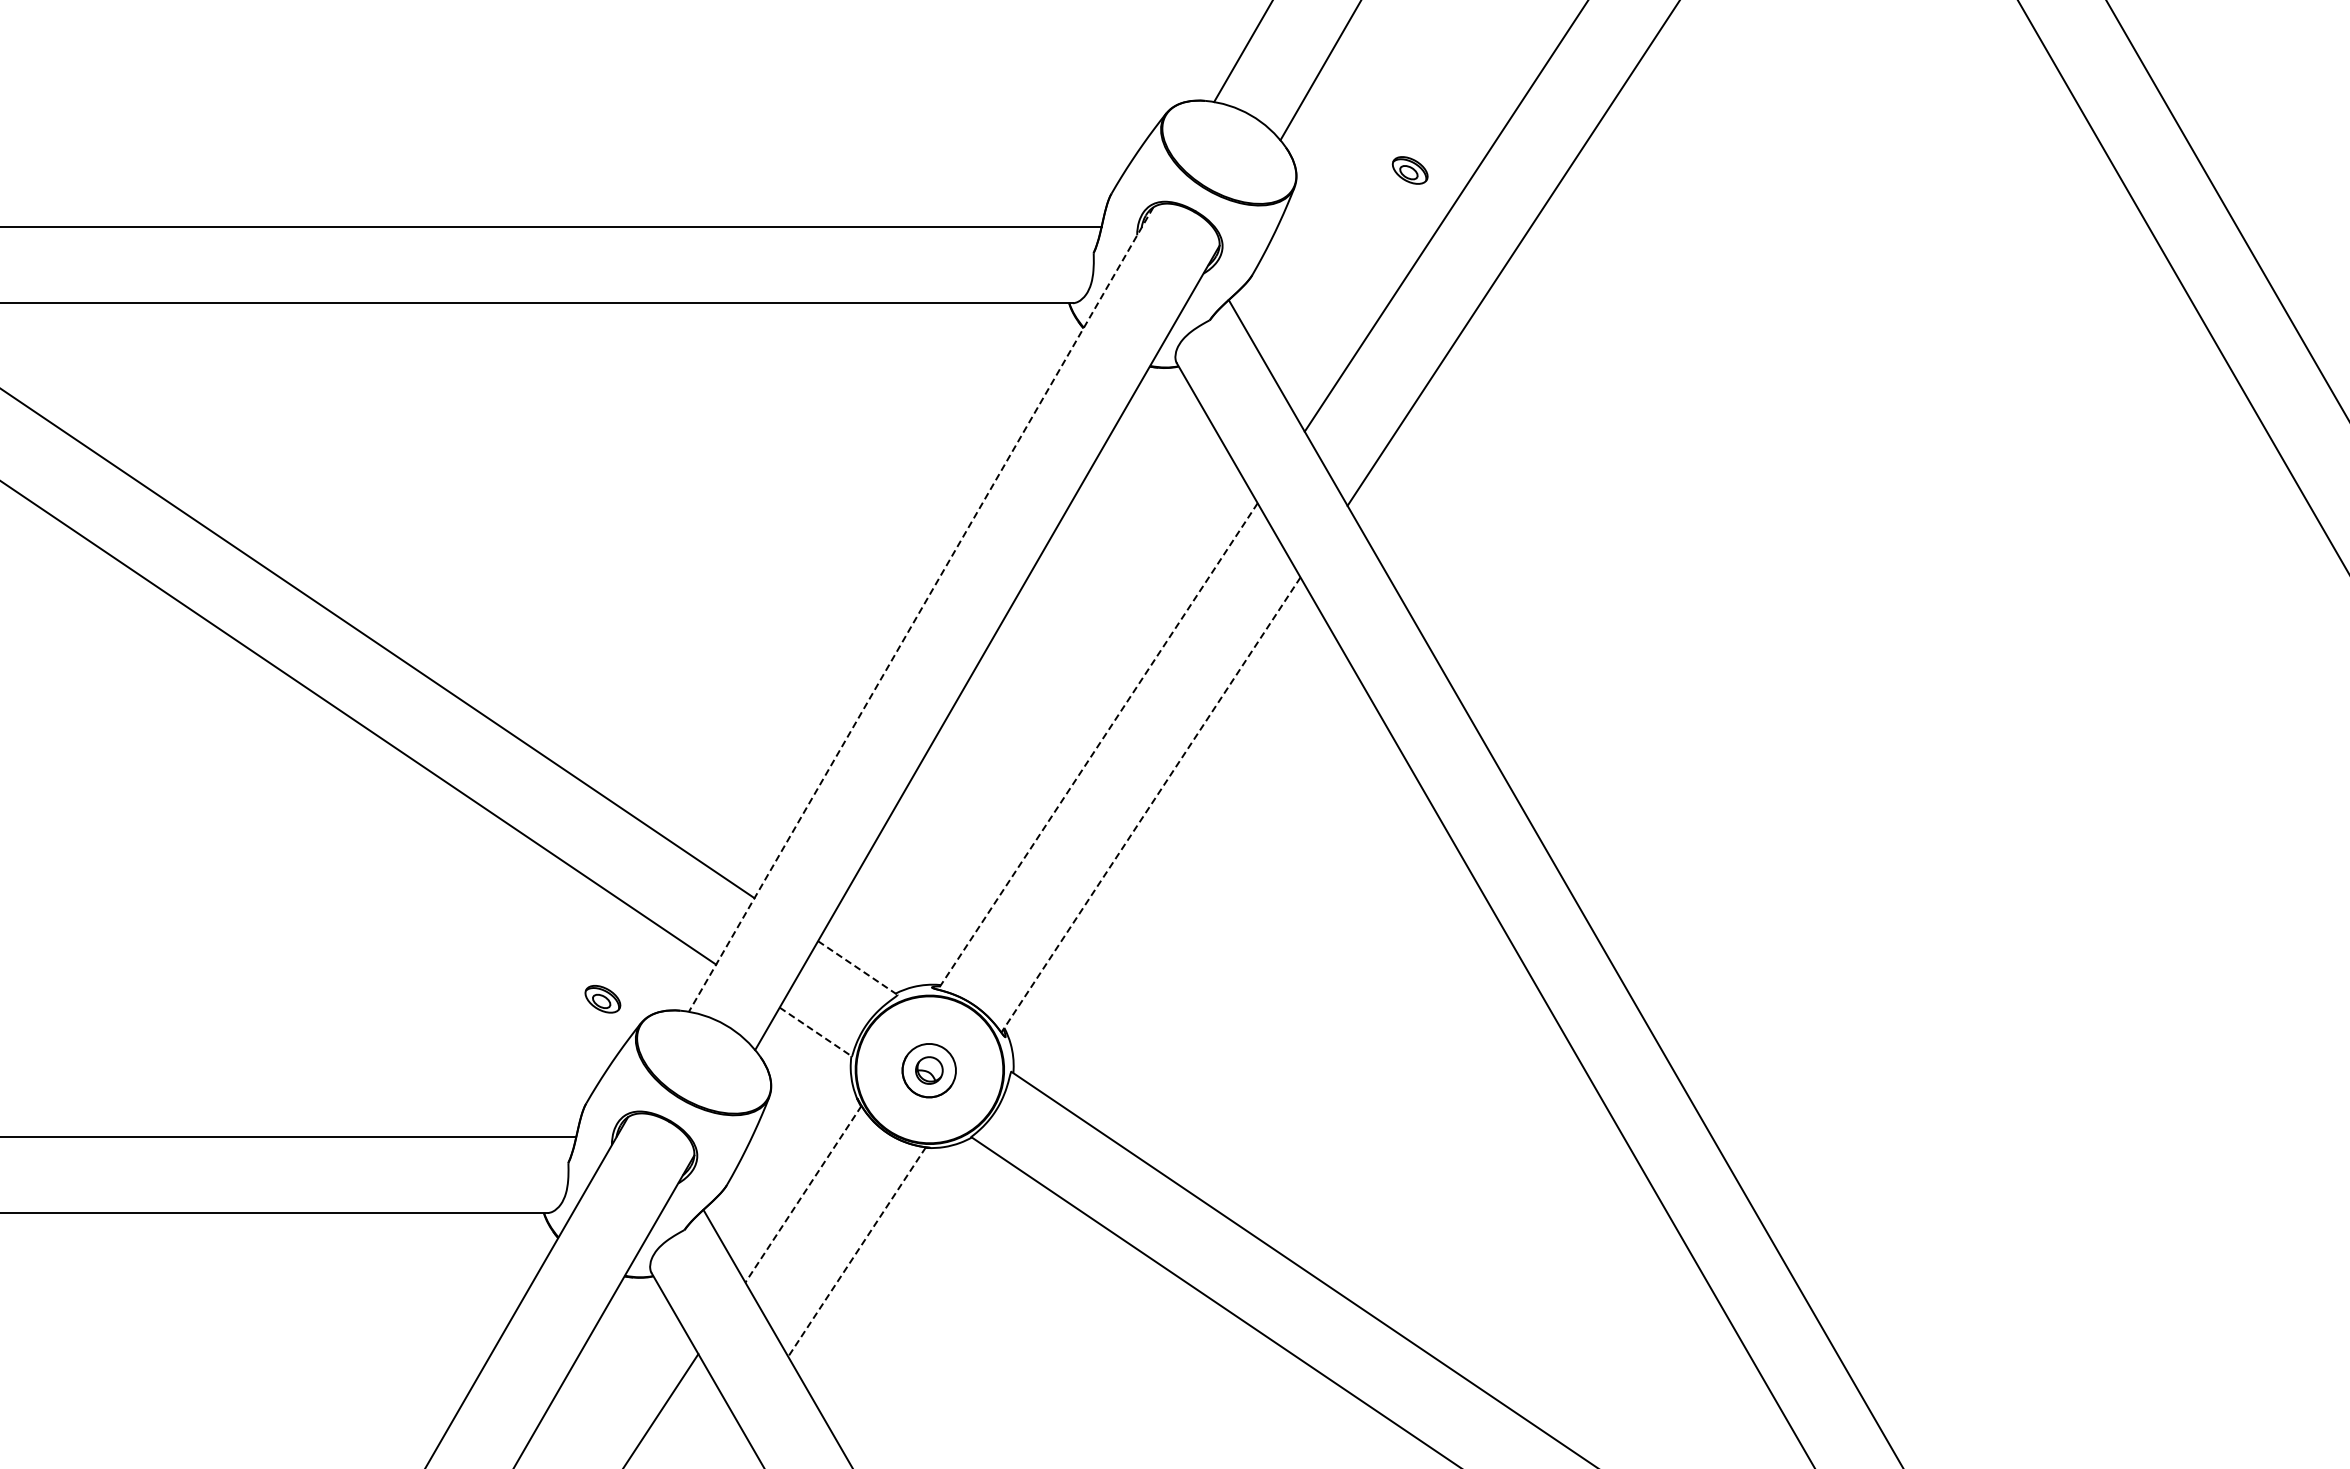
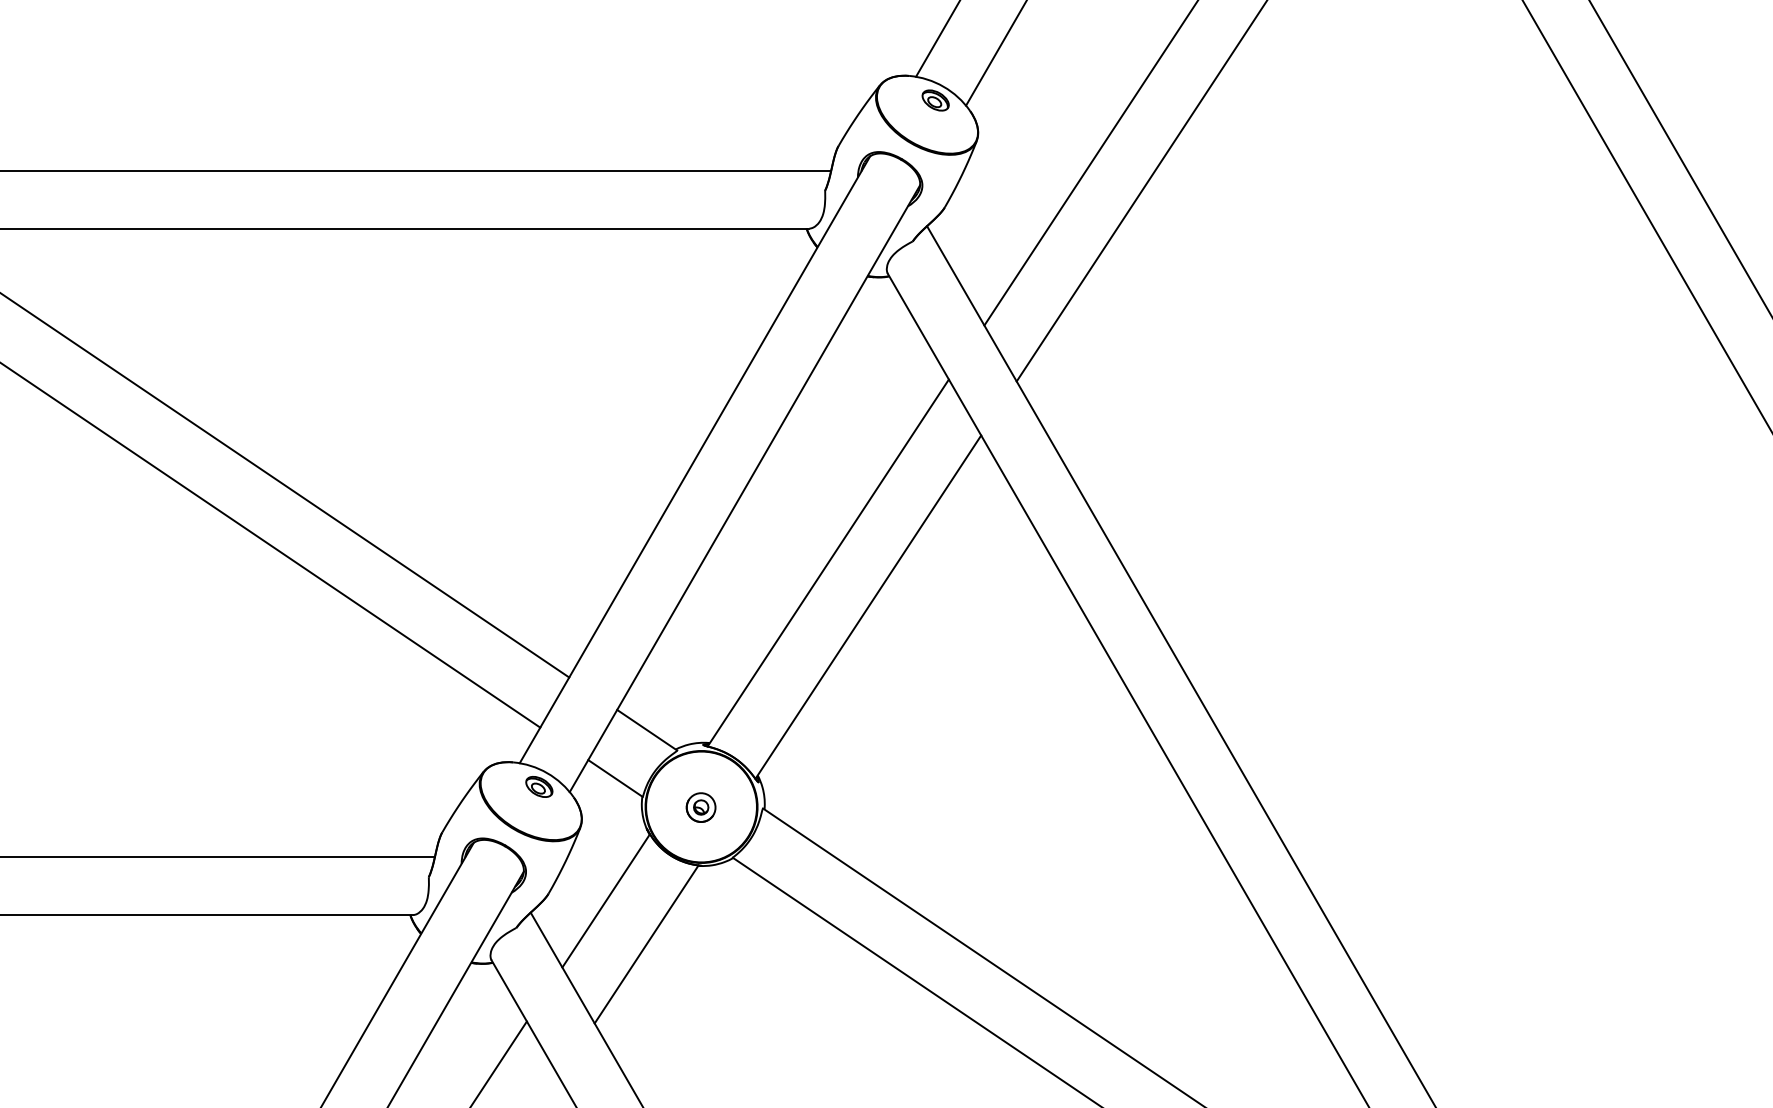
part: (1409, 170) -> (935, 100), moved
line: (920, 610) -> (694, 460), dashed -> solid
line: (1097, 746) -> (828, 563), dashed -> solid
line: (1150, 805) -> (868, 607), dashed -> solid
line: (857, 968) -> (646, 730), dashed -> solid
part: (602, 999) -> (539, 787), moved
line: (815, 1032) -> (615, 778), dashed -> solid
part: (929, 1070) -> (701, 807), size x0.71
line: (803, 1194) -> (606, 901), dashed -> solid
line: (856, 1252) -> (646, 944), dashed -> solid

